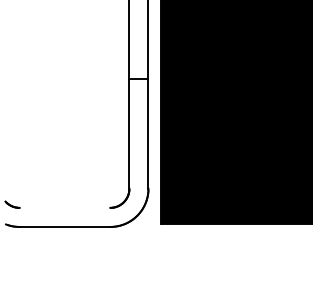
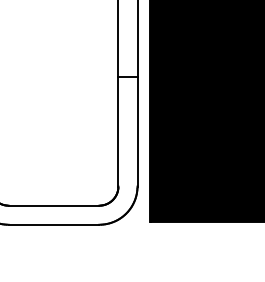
line: (64, 207) -> (53, 205), added

